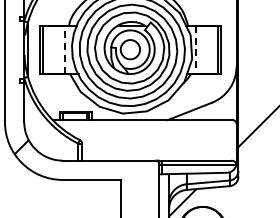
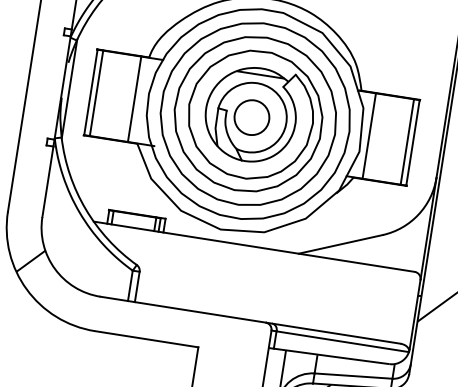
line: (64, 49) -> (134, 98), dashed -> solid
line: (196, 49) -> (369, 135), dashed -> solid

